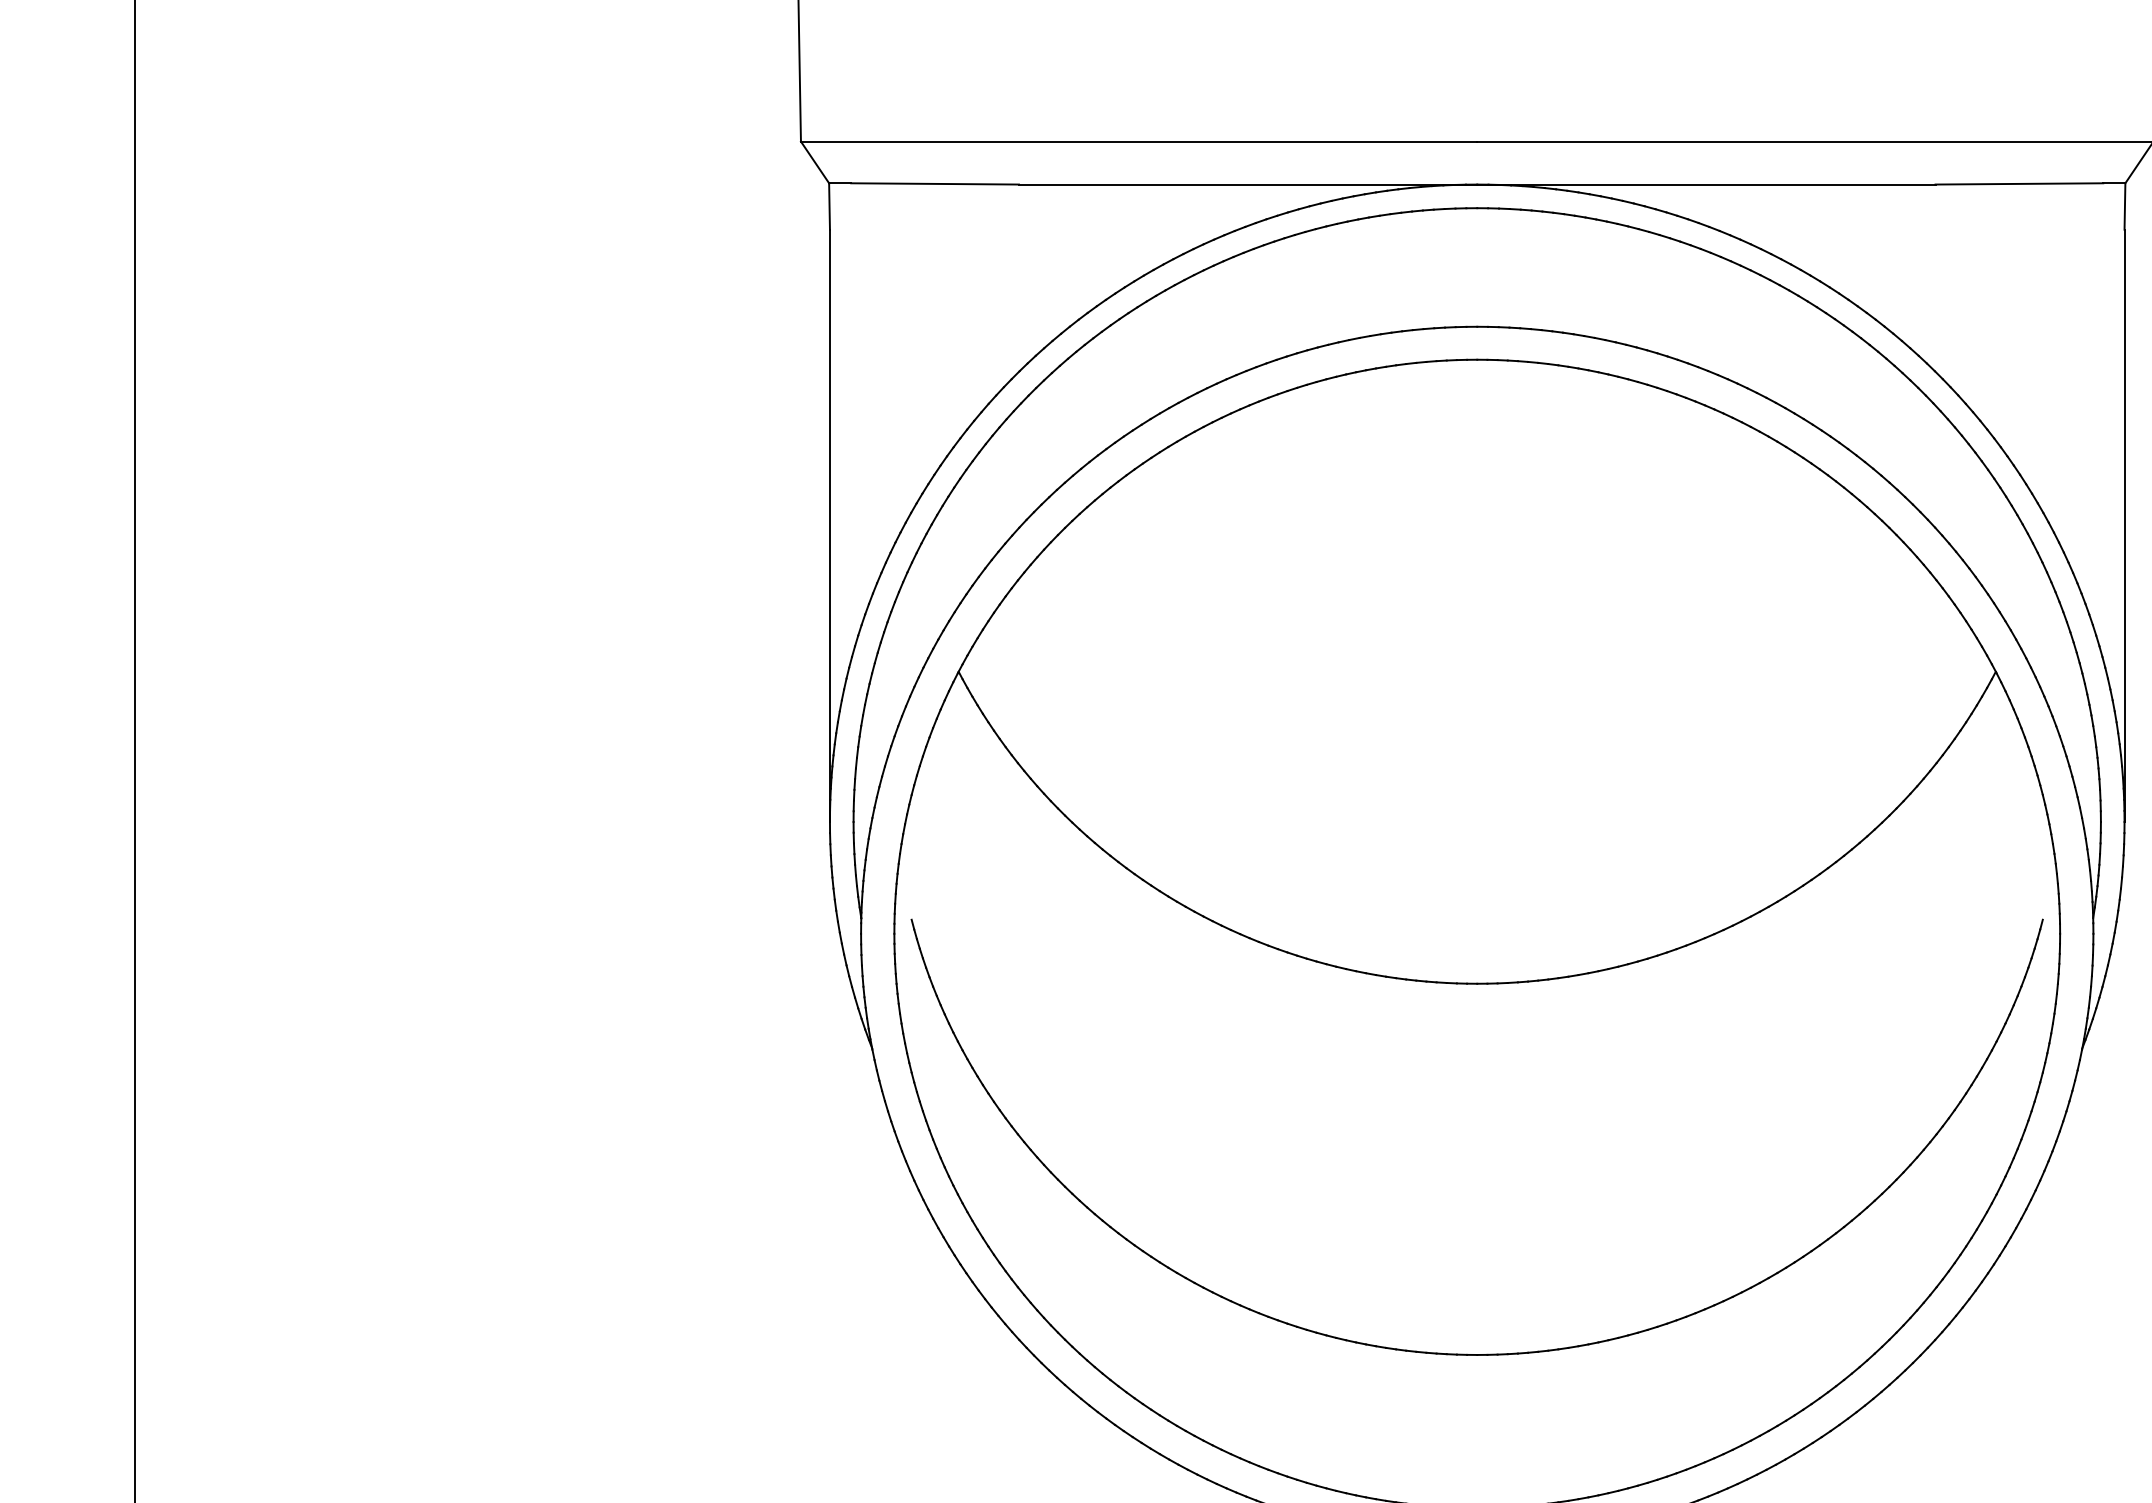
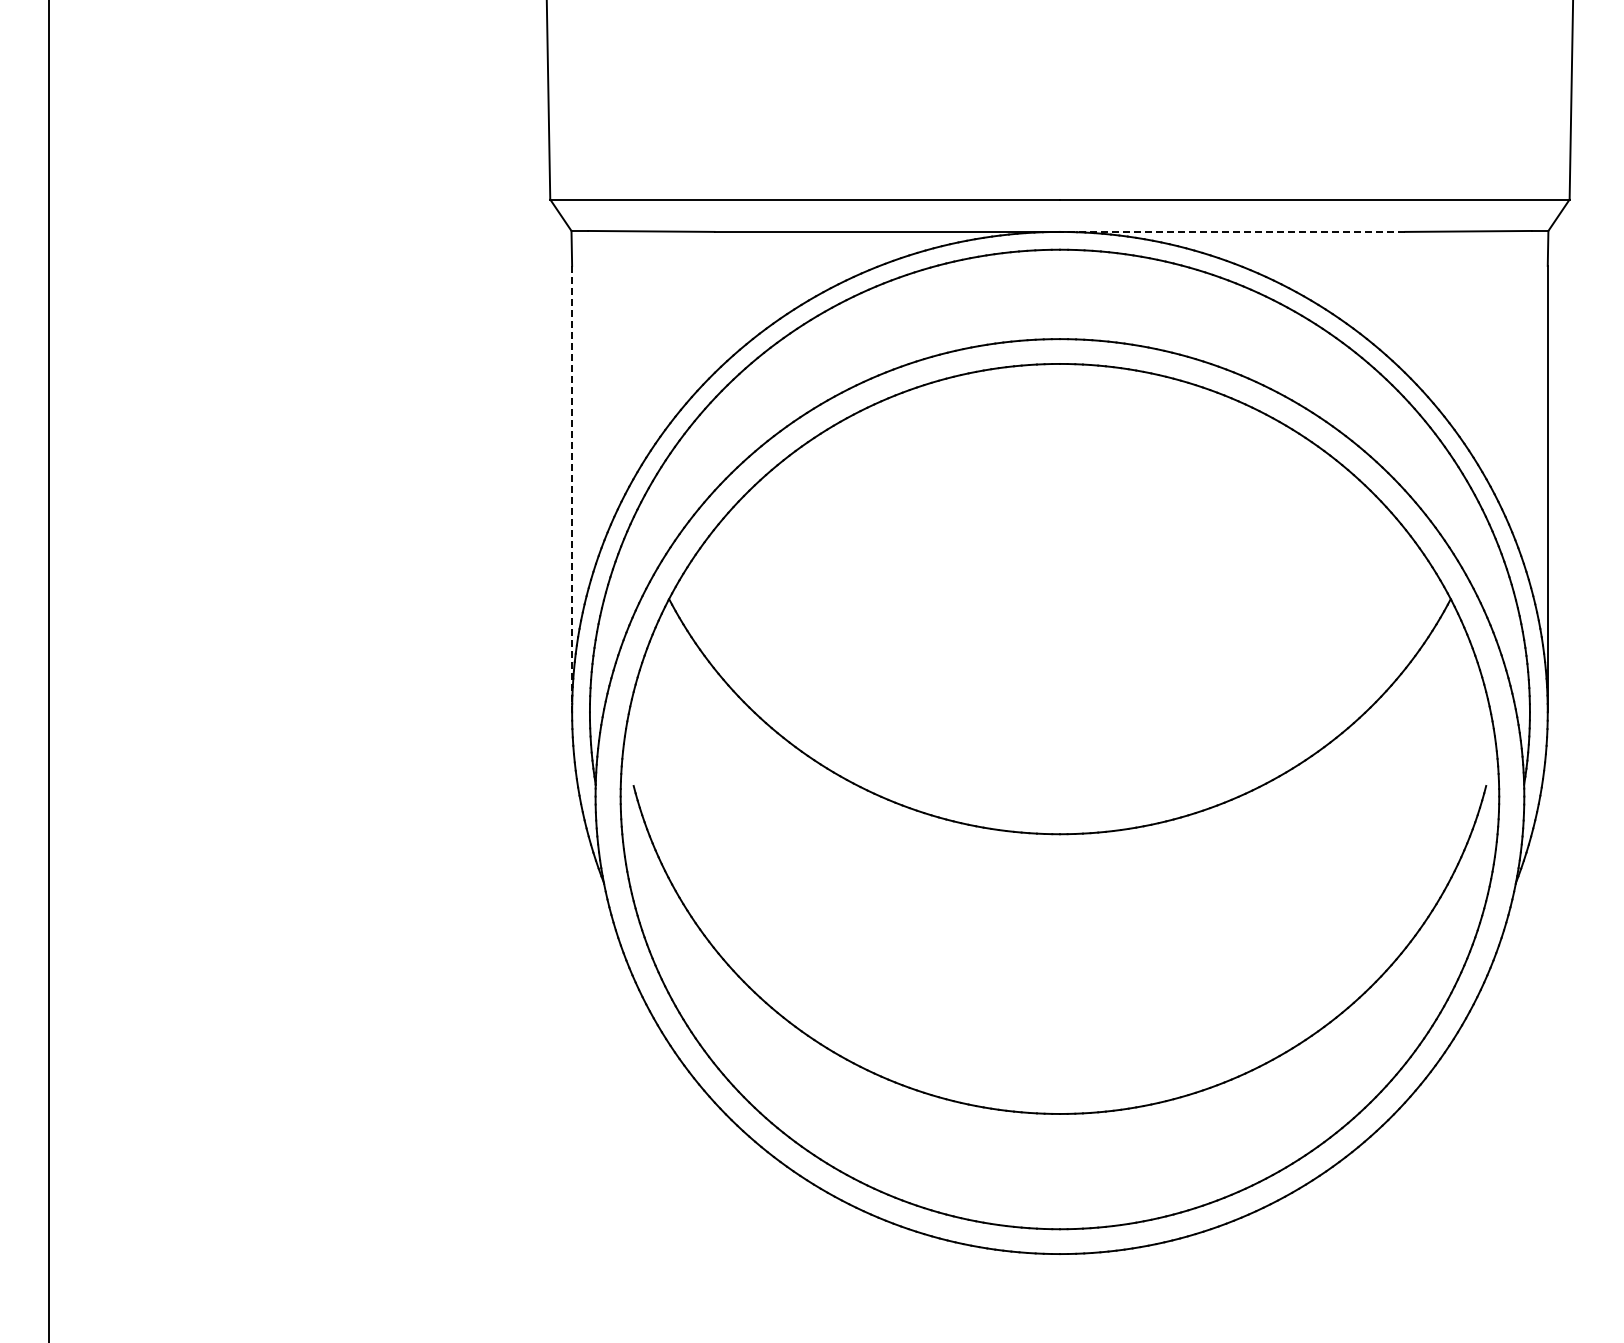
line: (1706, 183) -> (1232, 231), solid -> dashed
line: (830, 526) -> (572, 489), solid -> dashed

